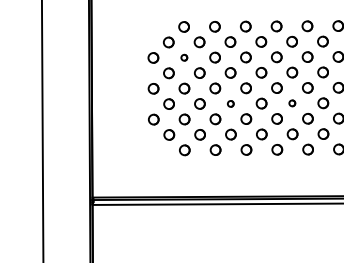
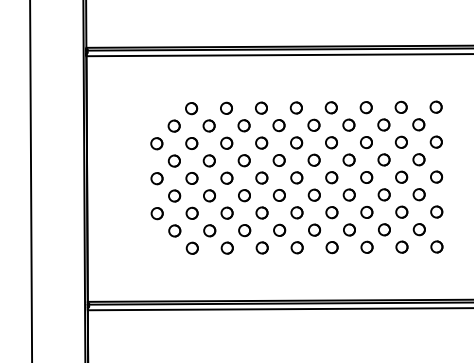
circle: (184, 57) -> (191, 143), size x1.67
circle: (291, 102) -> (313, 194), size x1.67
circle: (230, 103) -> (244, 195), size x1.67

